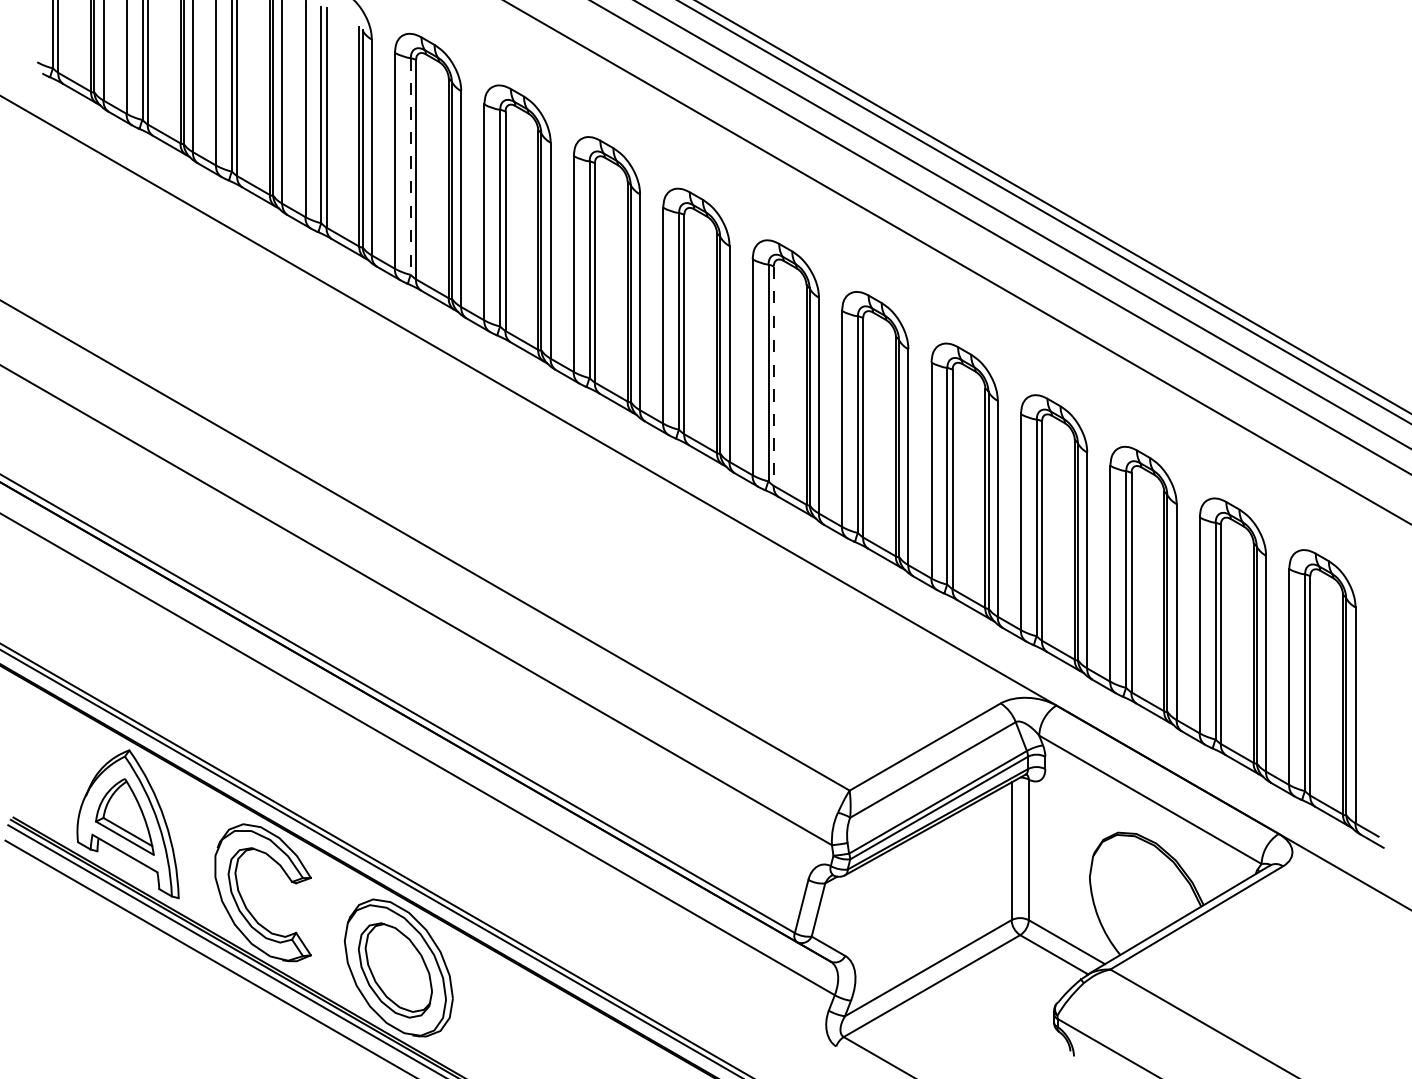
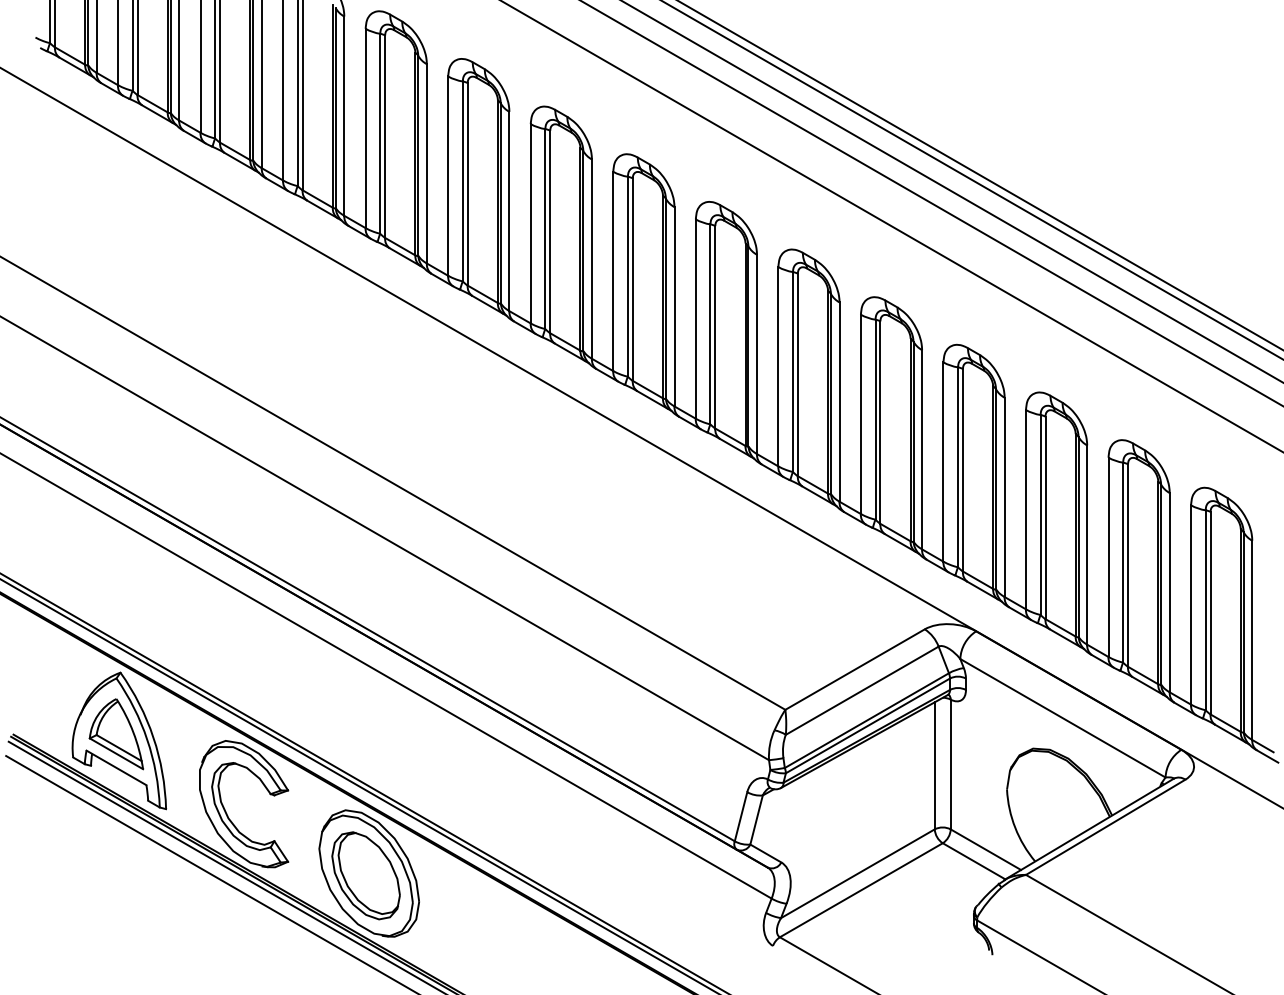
line: (410, 167) -> (380, 134), dashed -> solid
line: (773, 376) -> (715, 327), dashed -> solid

